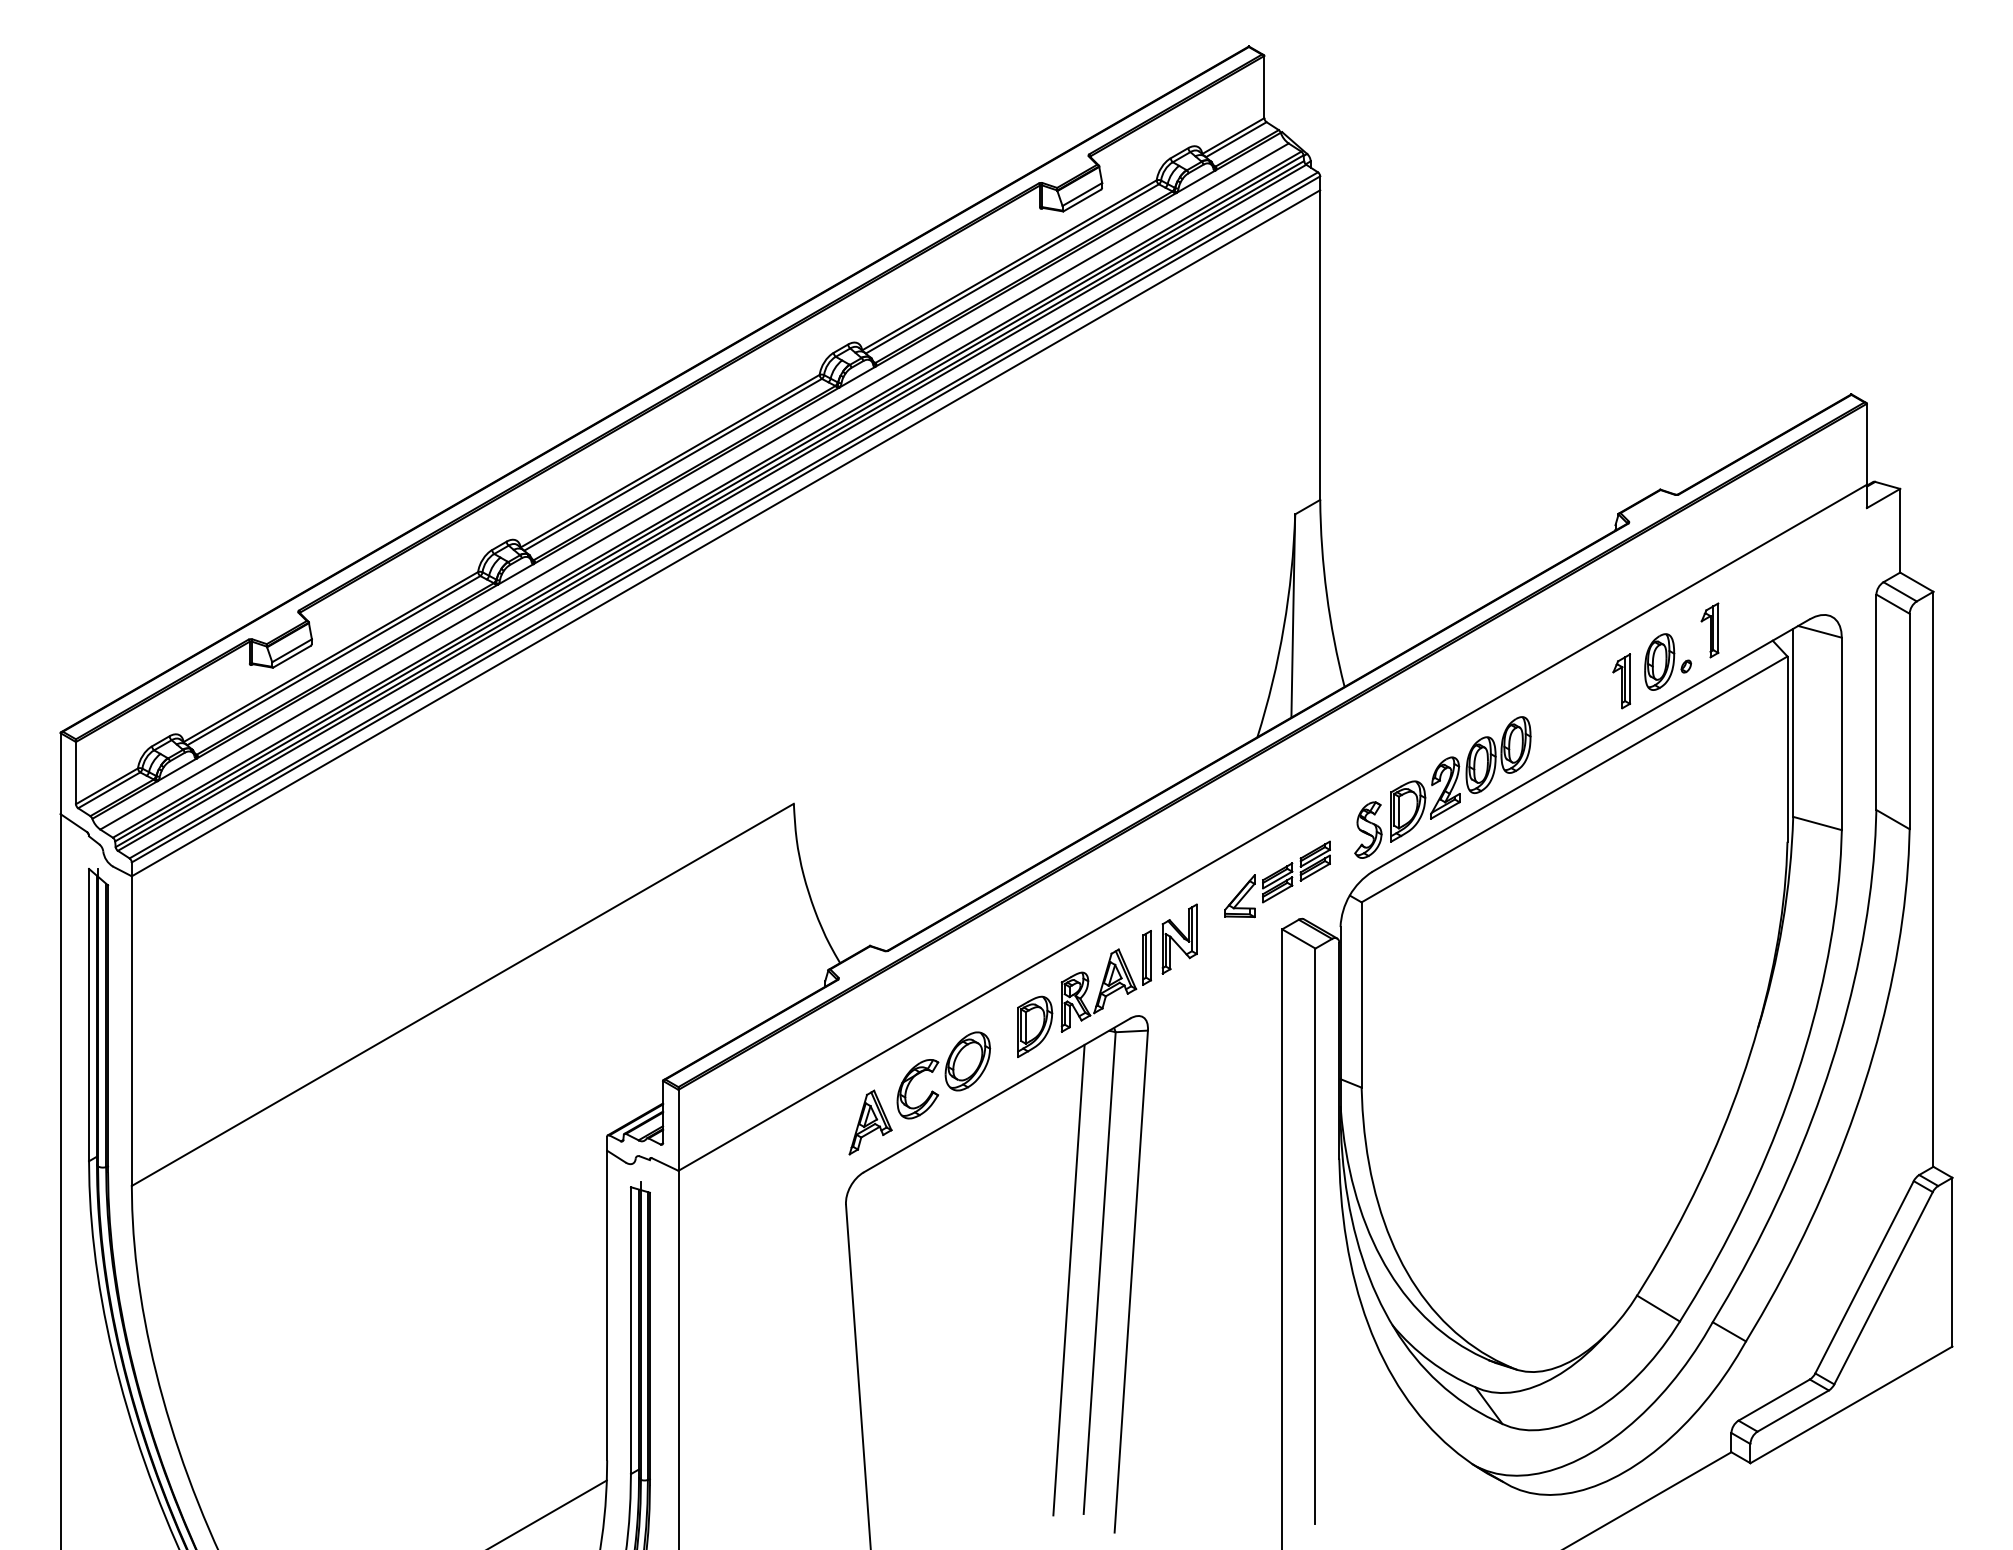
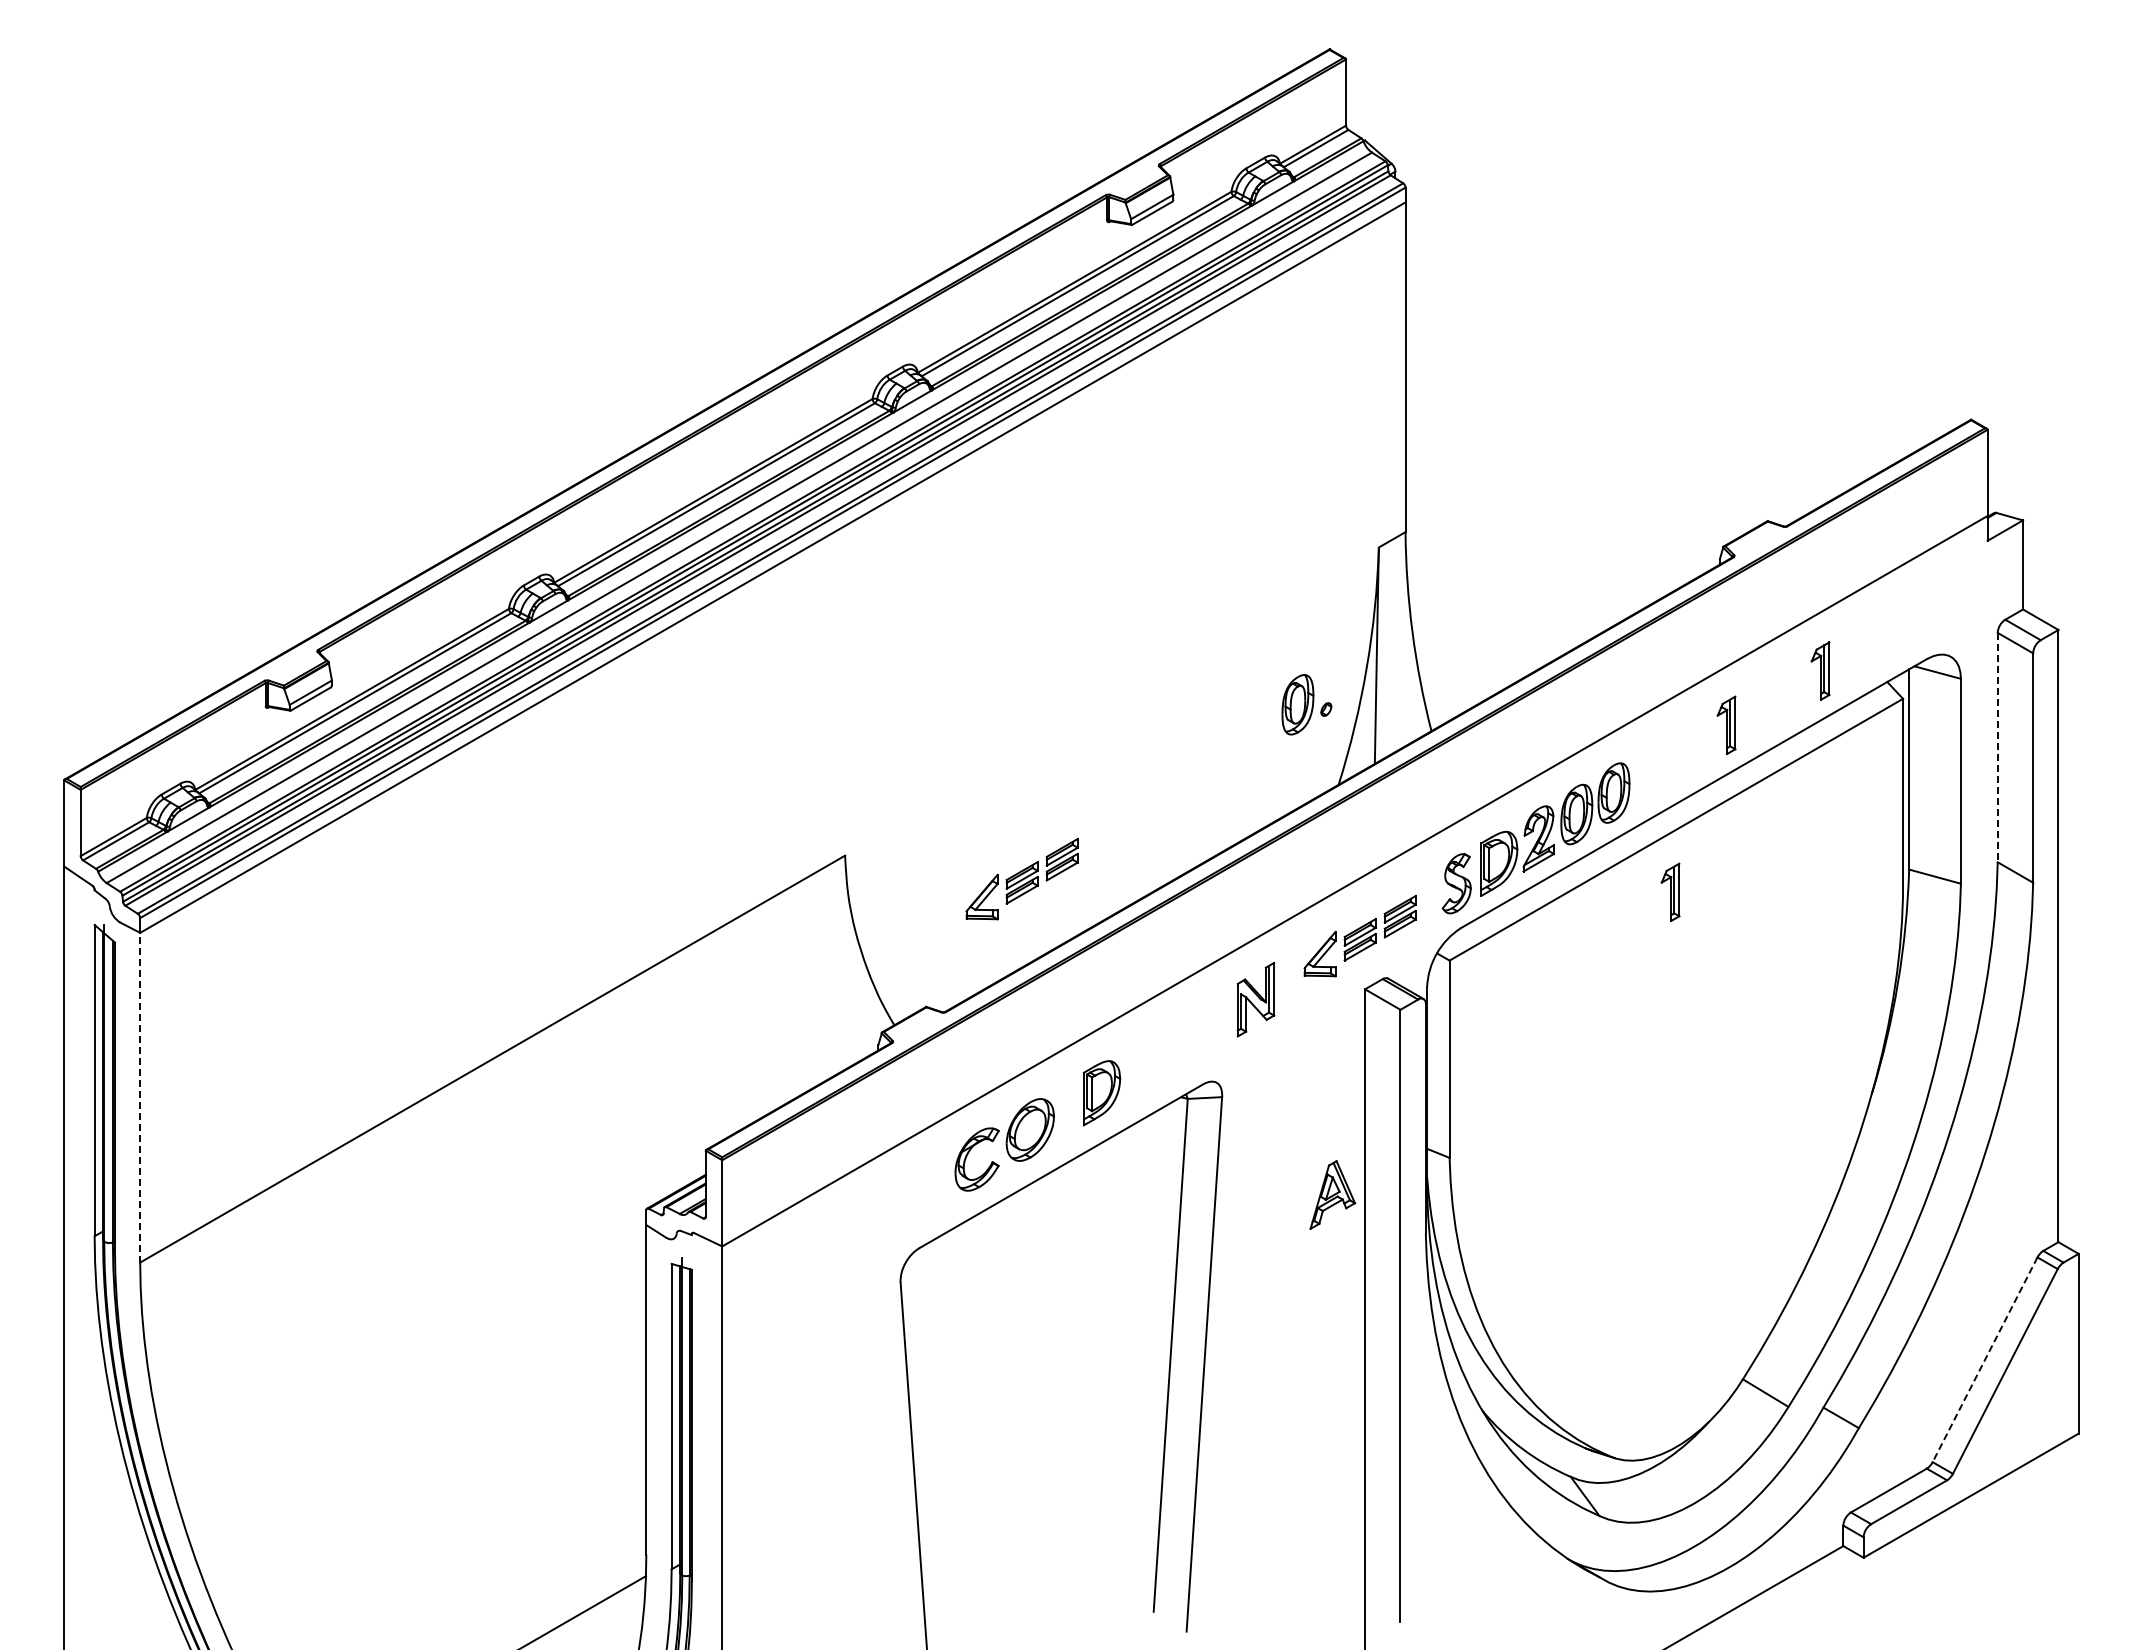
part: (1667, 661) -> (1306, 704), moved
line: (1876, 702) -> (1997, 747), solid -> dashed
part: (959, 826) -> (1021, 879), added
part: (1569, 837) -> (1670, 891), added
part: (1106, 981) -> (1177, 1044), removed
line: (132, 1030) -> (140, 1097), solid -> dashed
part: (870, 1122) -> (1332, 1194), moved
line: (1863, 1277) -> (1984, 1360), solid -> dashed
line: (1068, 1279) -> (1137, 1362), removed

